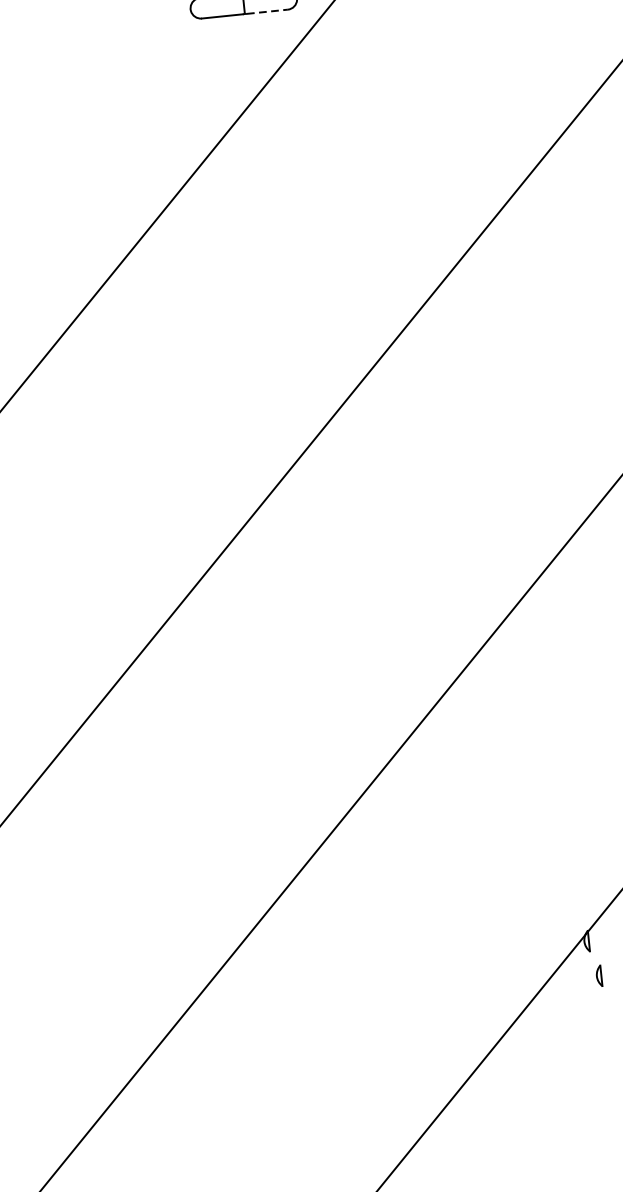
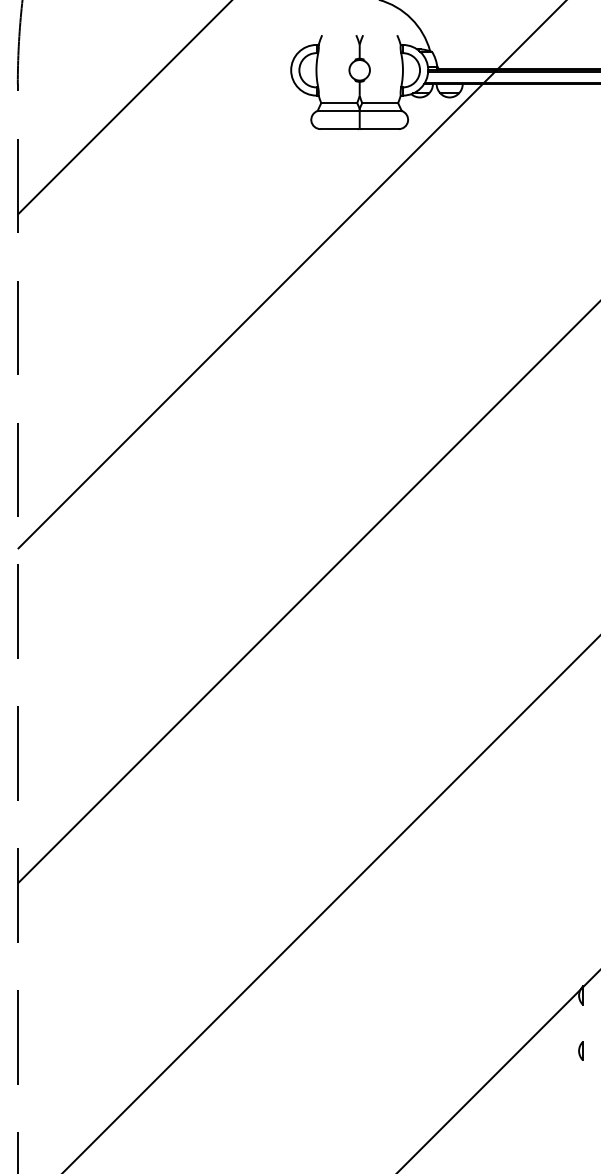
line: (267, 12) -> (380, 129), dashed -> solid
part: (598, 975) -> (580, 1050), moved

